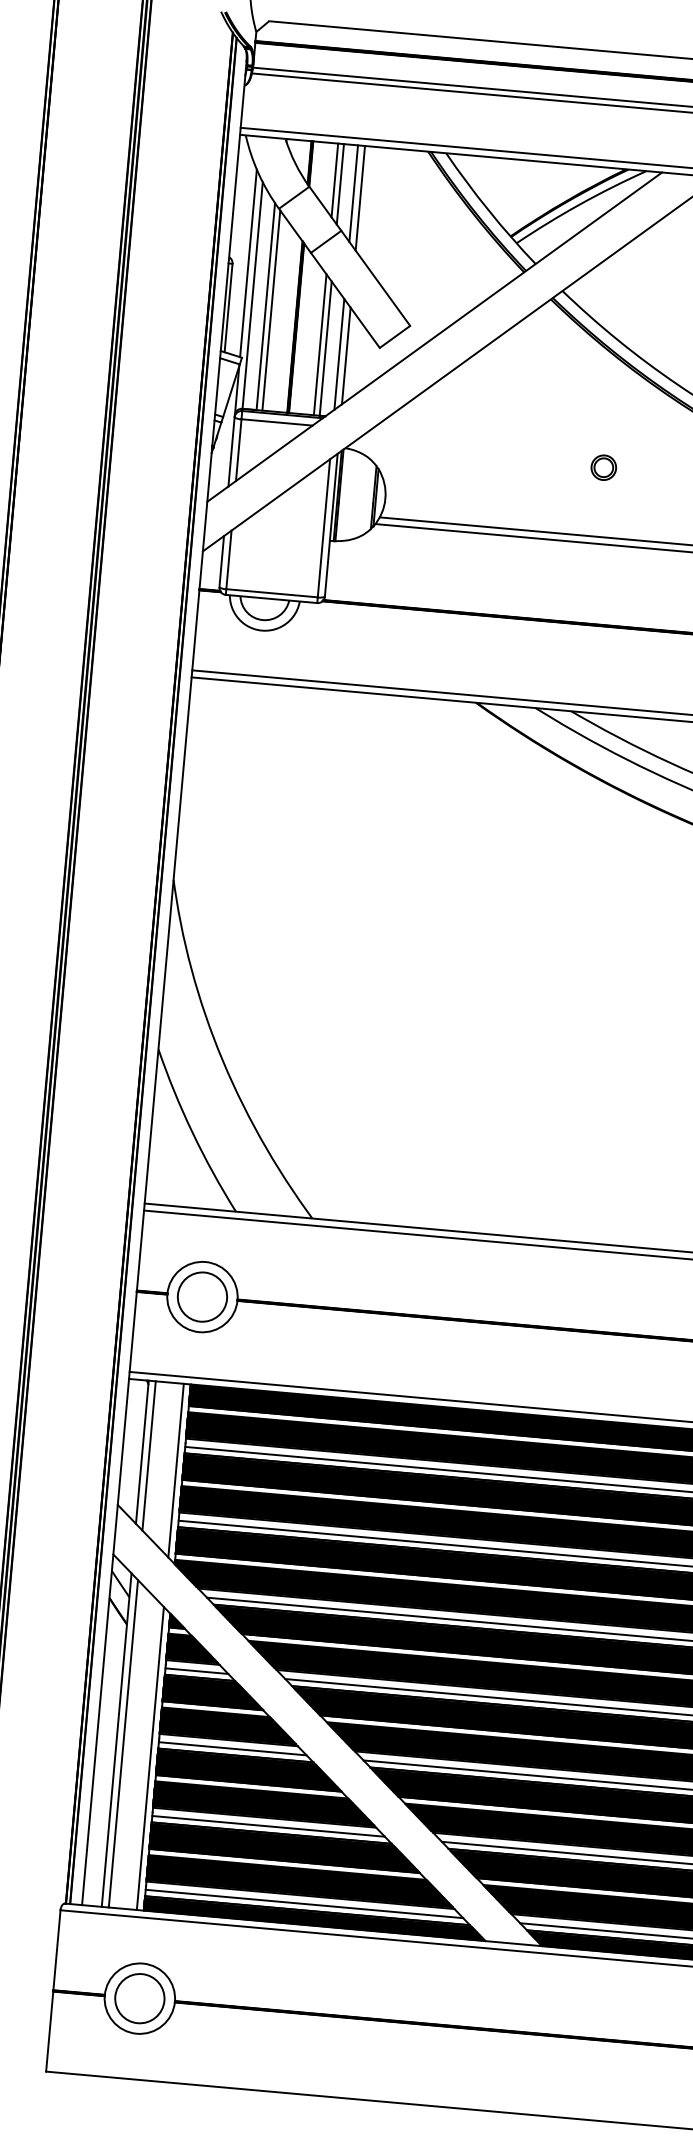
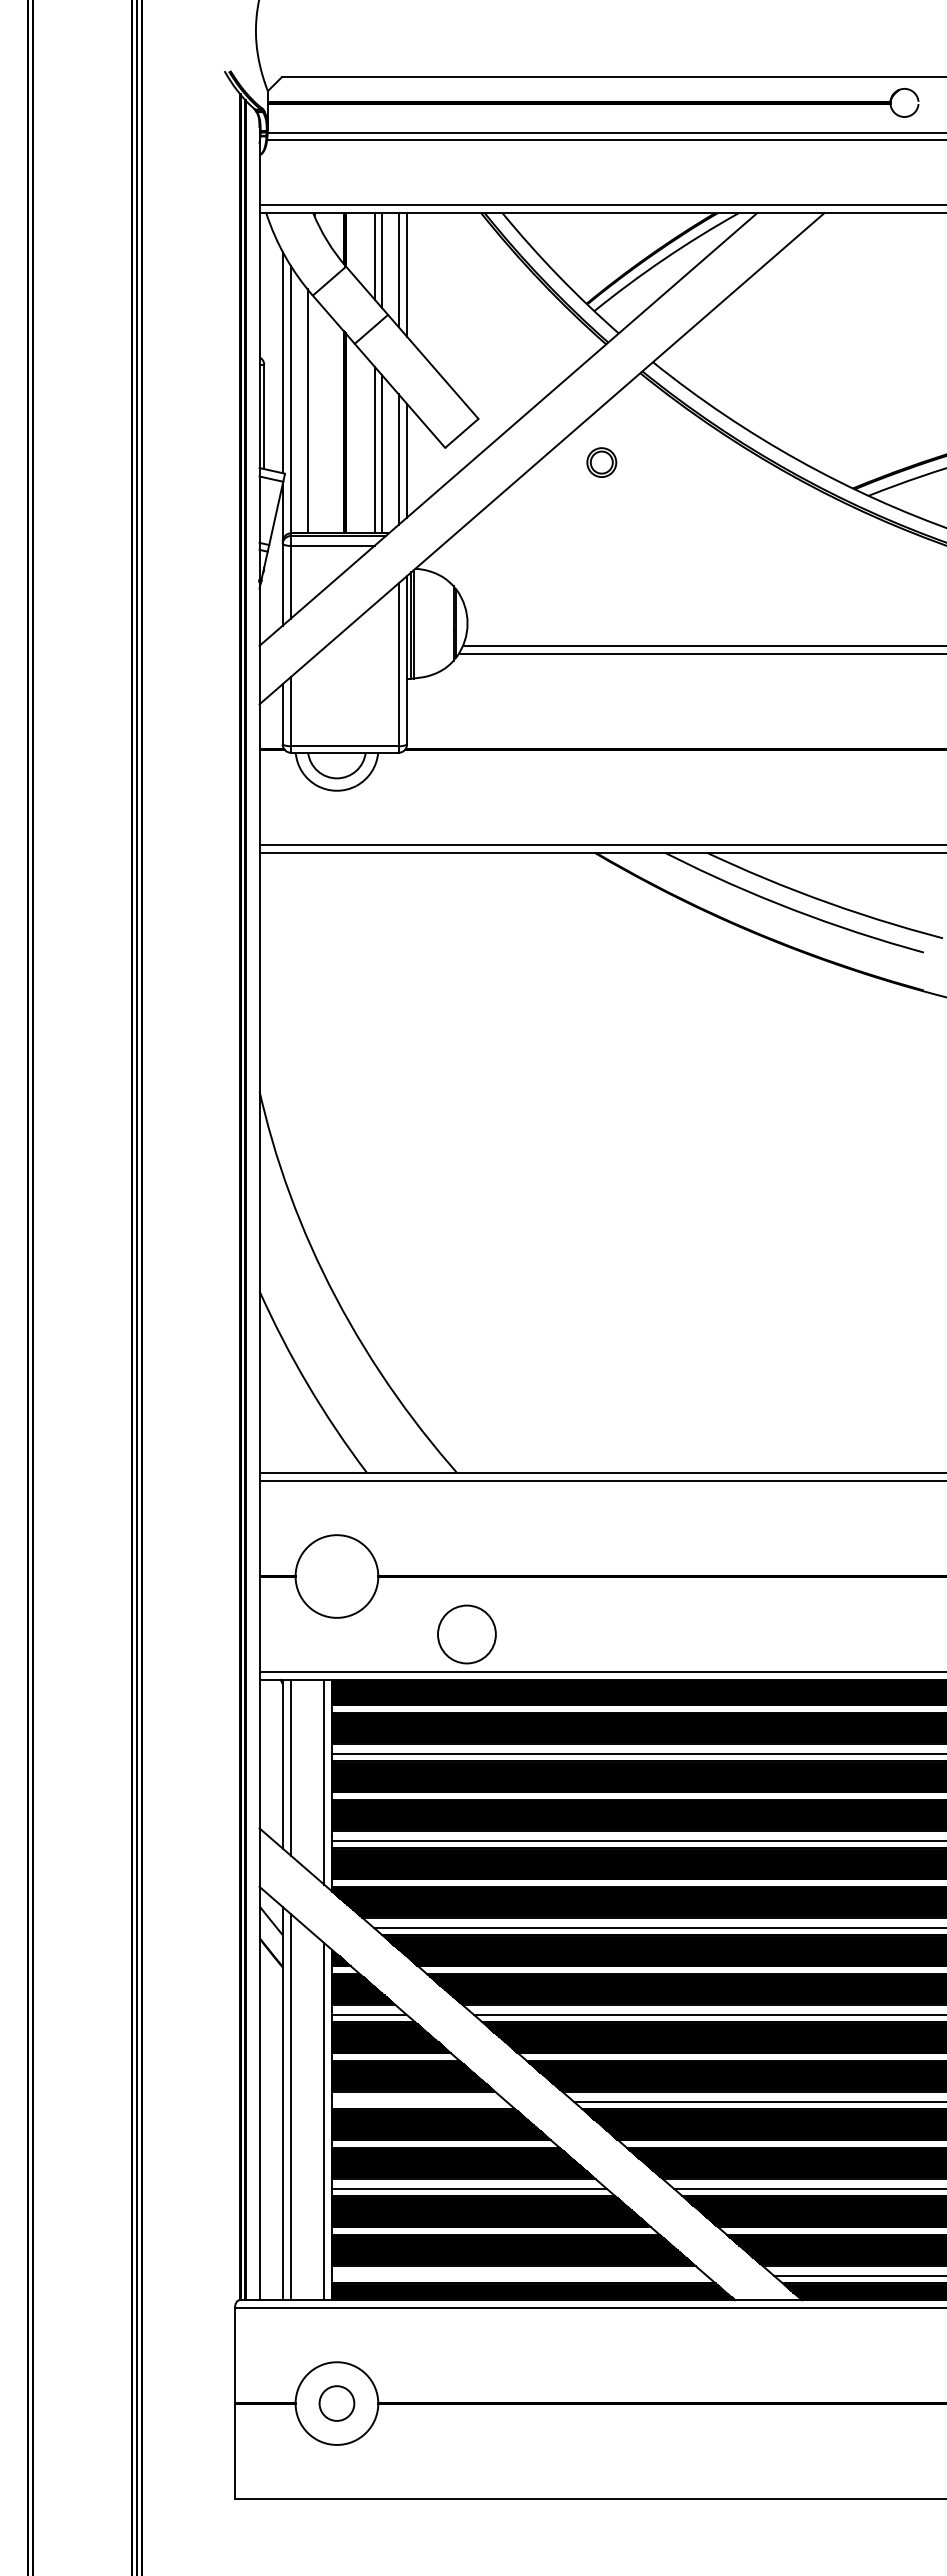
line: (271, 310) -> (314, 415), removed
part: (603, 467) -> (601, 462), moved
circle: (202, 1297) -> (466, 1634), moved
line: (232, 1748) -> (419, 2101), removed
line: (304, 1903) -> (519, 2275), removed
circle: (139, 1998) -> (336, 2403), size x0.6

